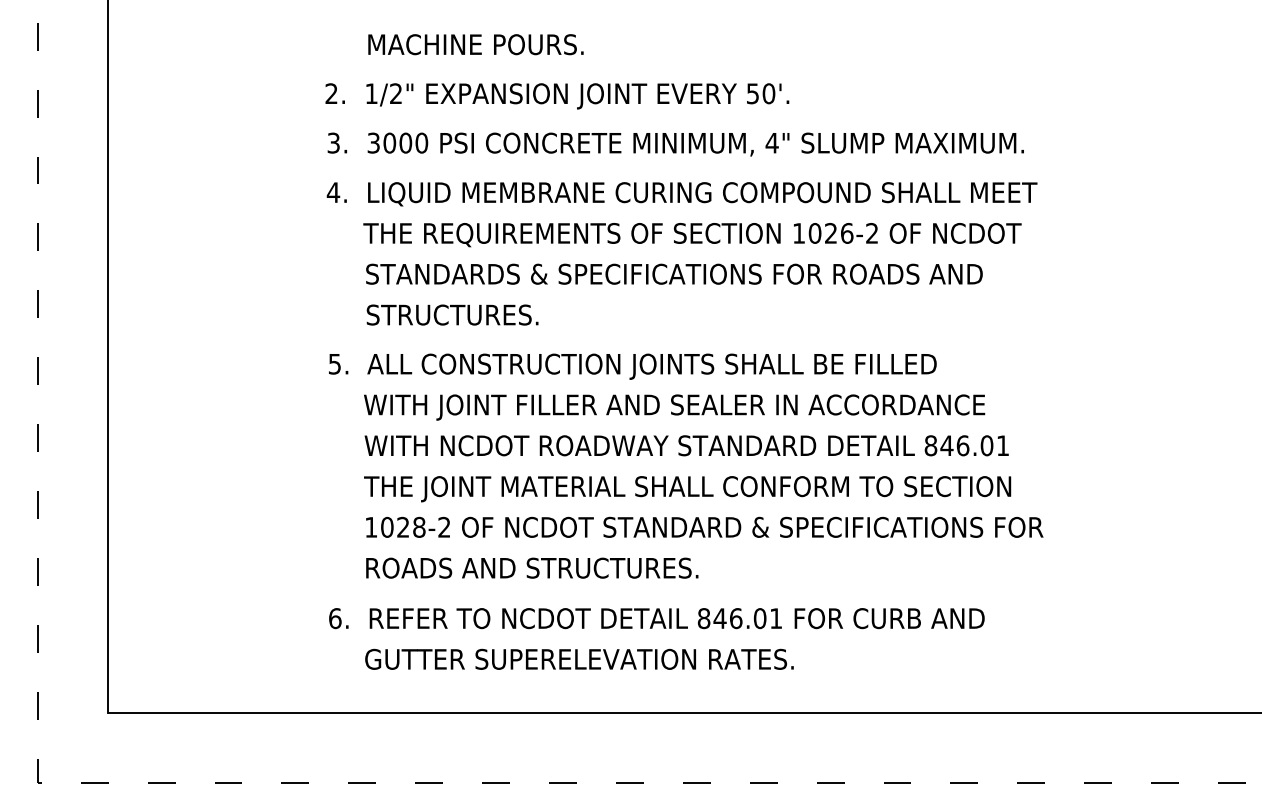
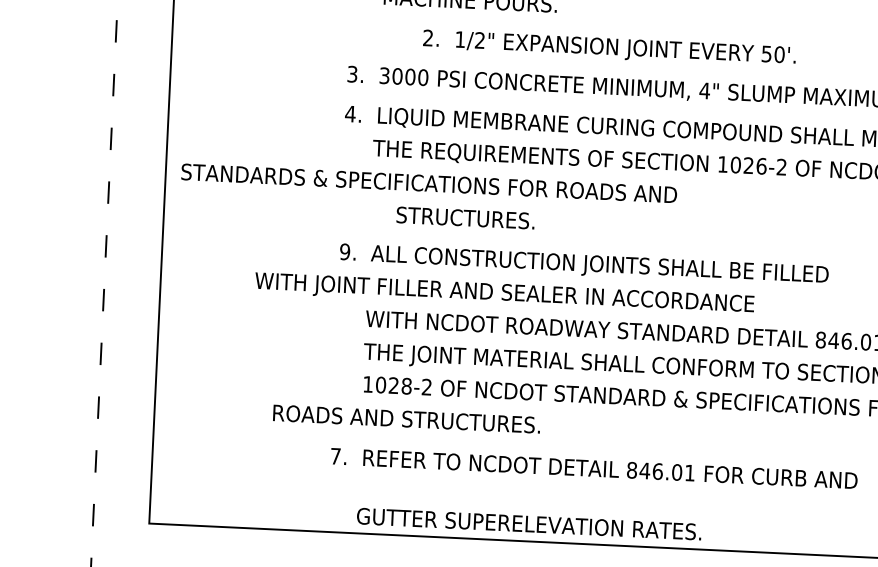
text: (557, 96) -> (609, 48), moved
text: (674, 273) -> (429, 182), moved
text: (452, 314) -> (465, 217), moved
text: (334, 363) -> (344, 251), 5. -> 9.
text: (674, 407) -> (504, 294), moved
text: (532, 567) -> (406, 418), moved
text: (335, 618) -> (335, 456), 6. -> 7.
text: (579, 658) -> (529, 523), moved

